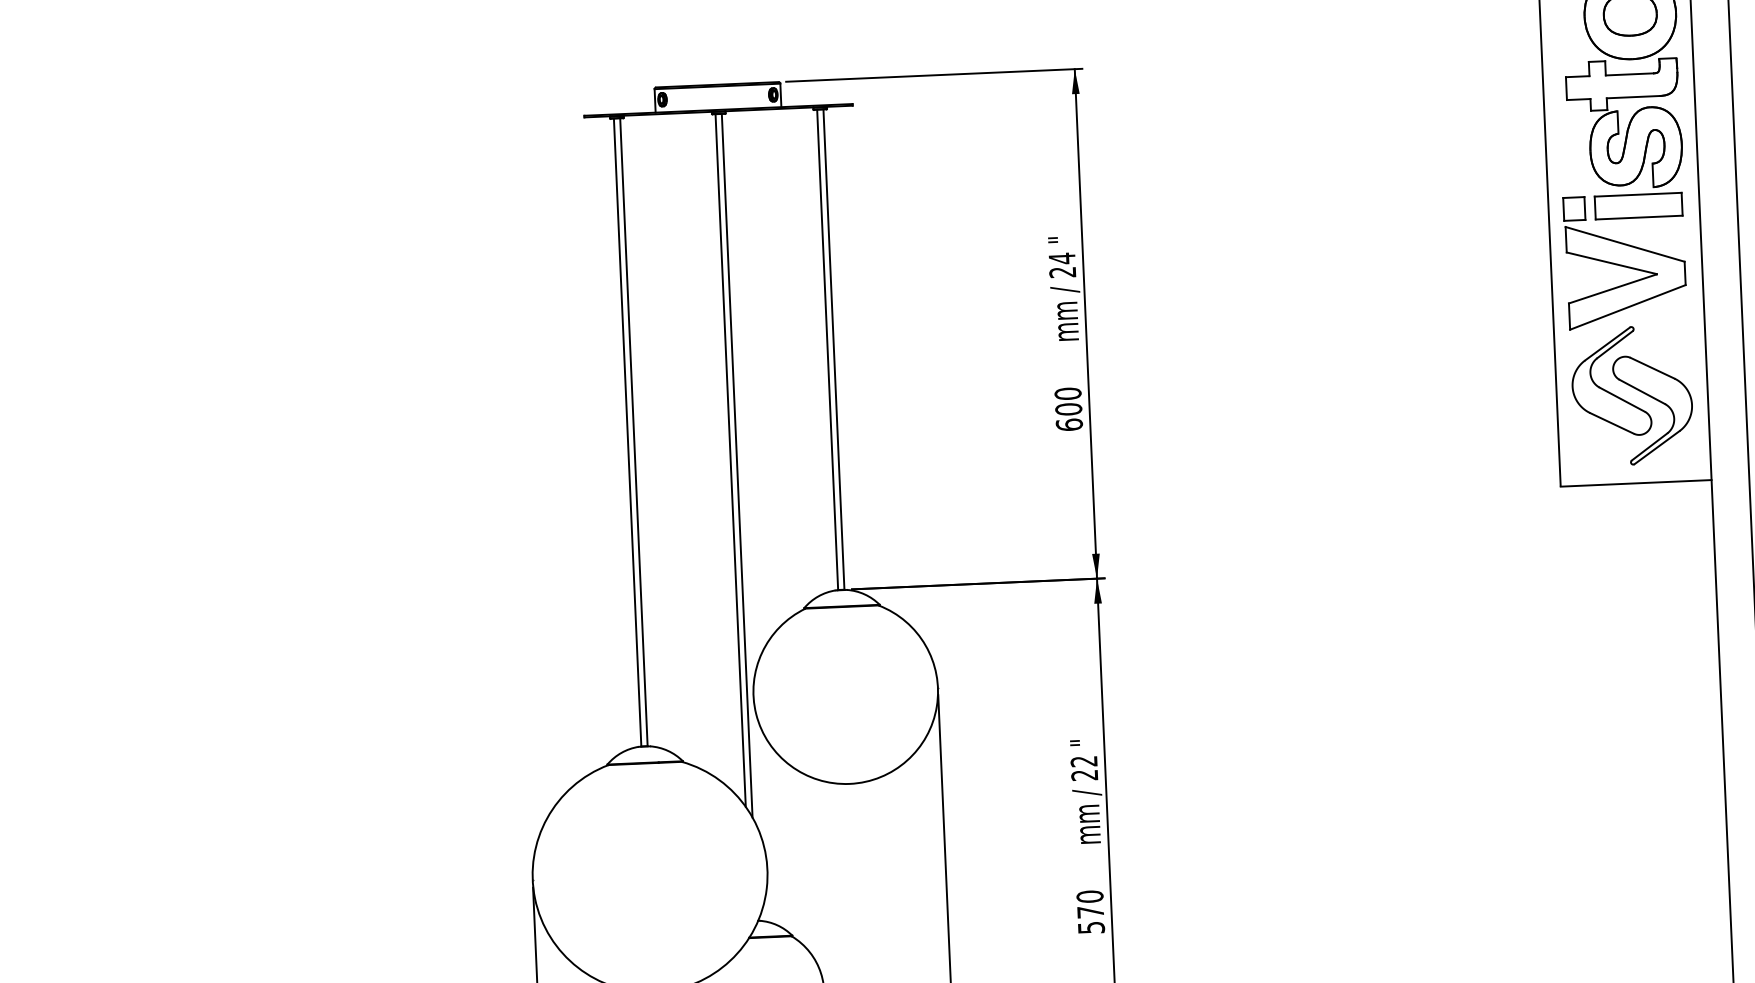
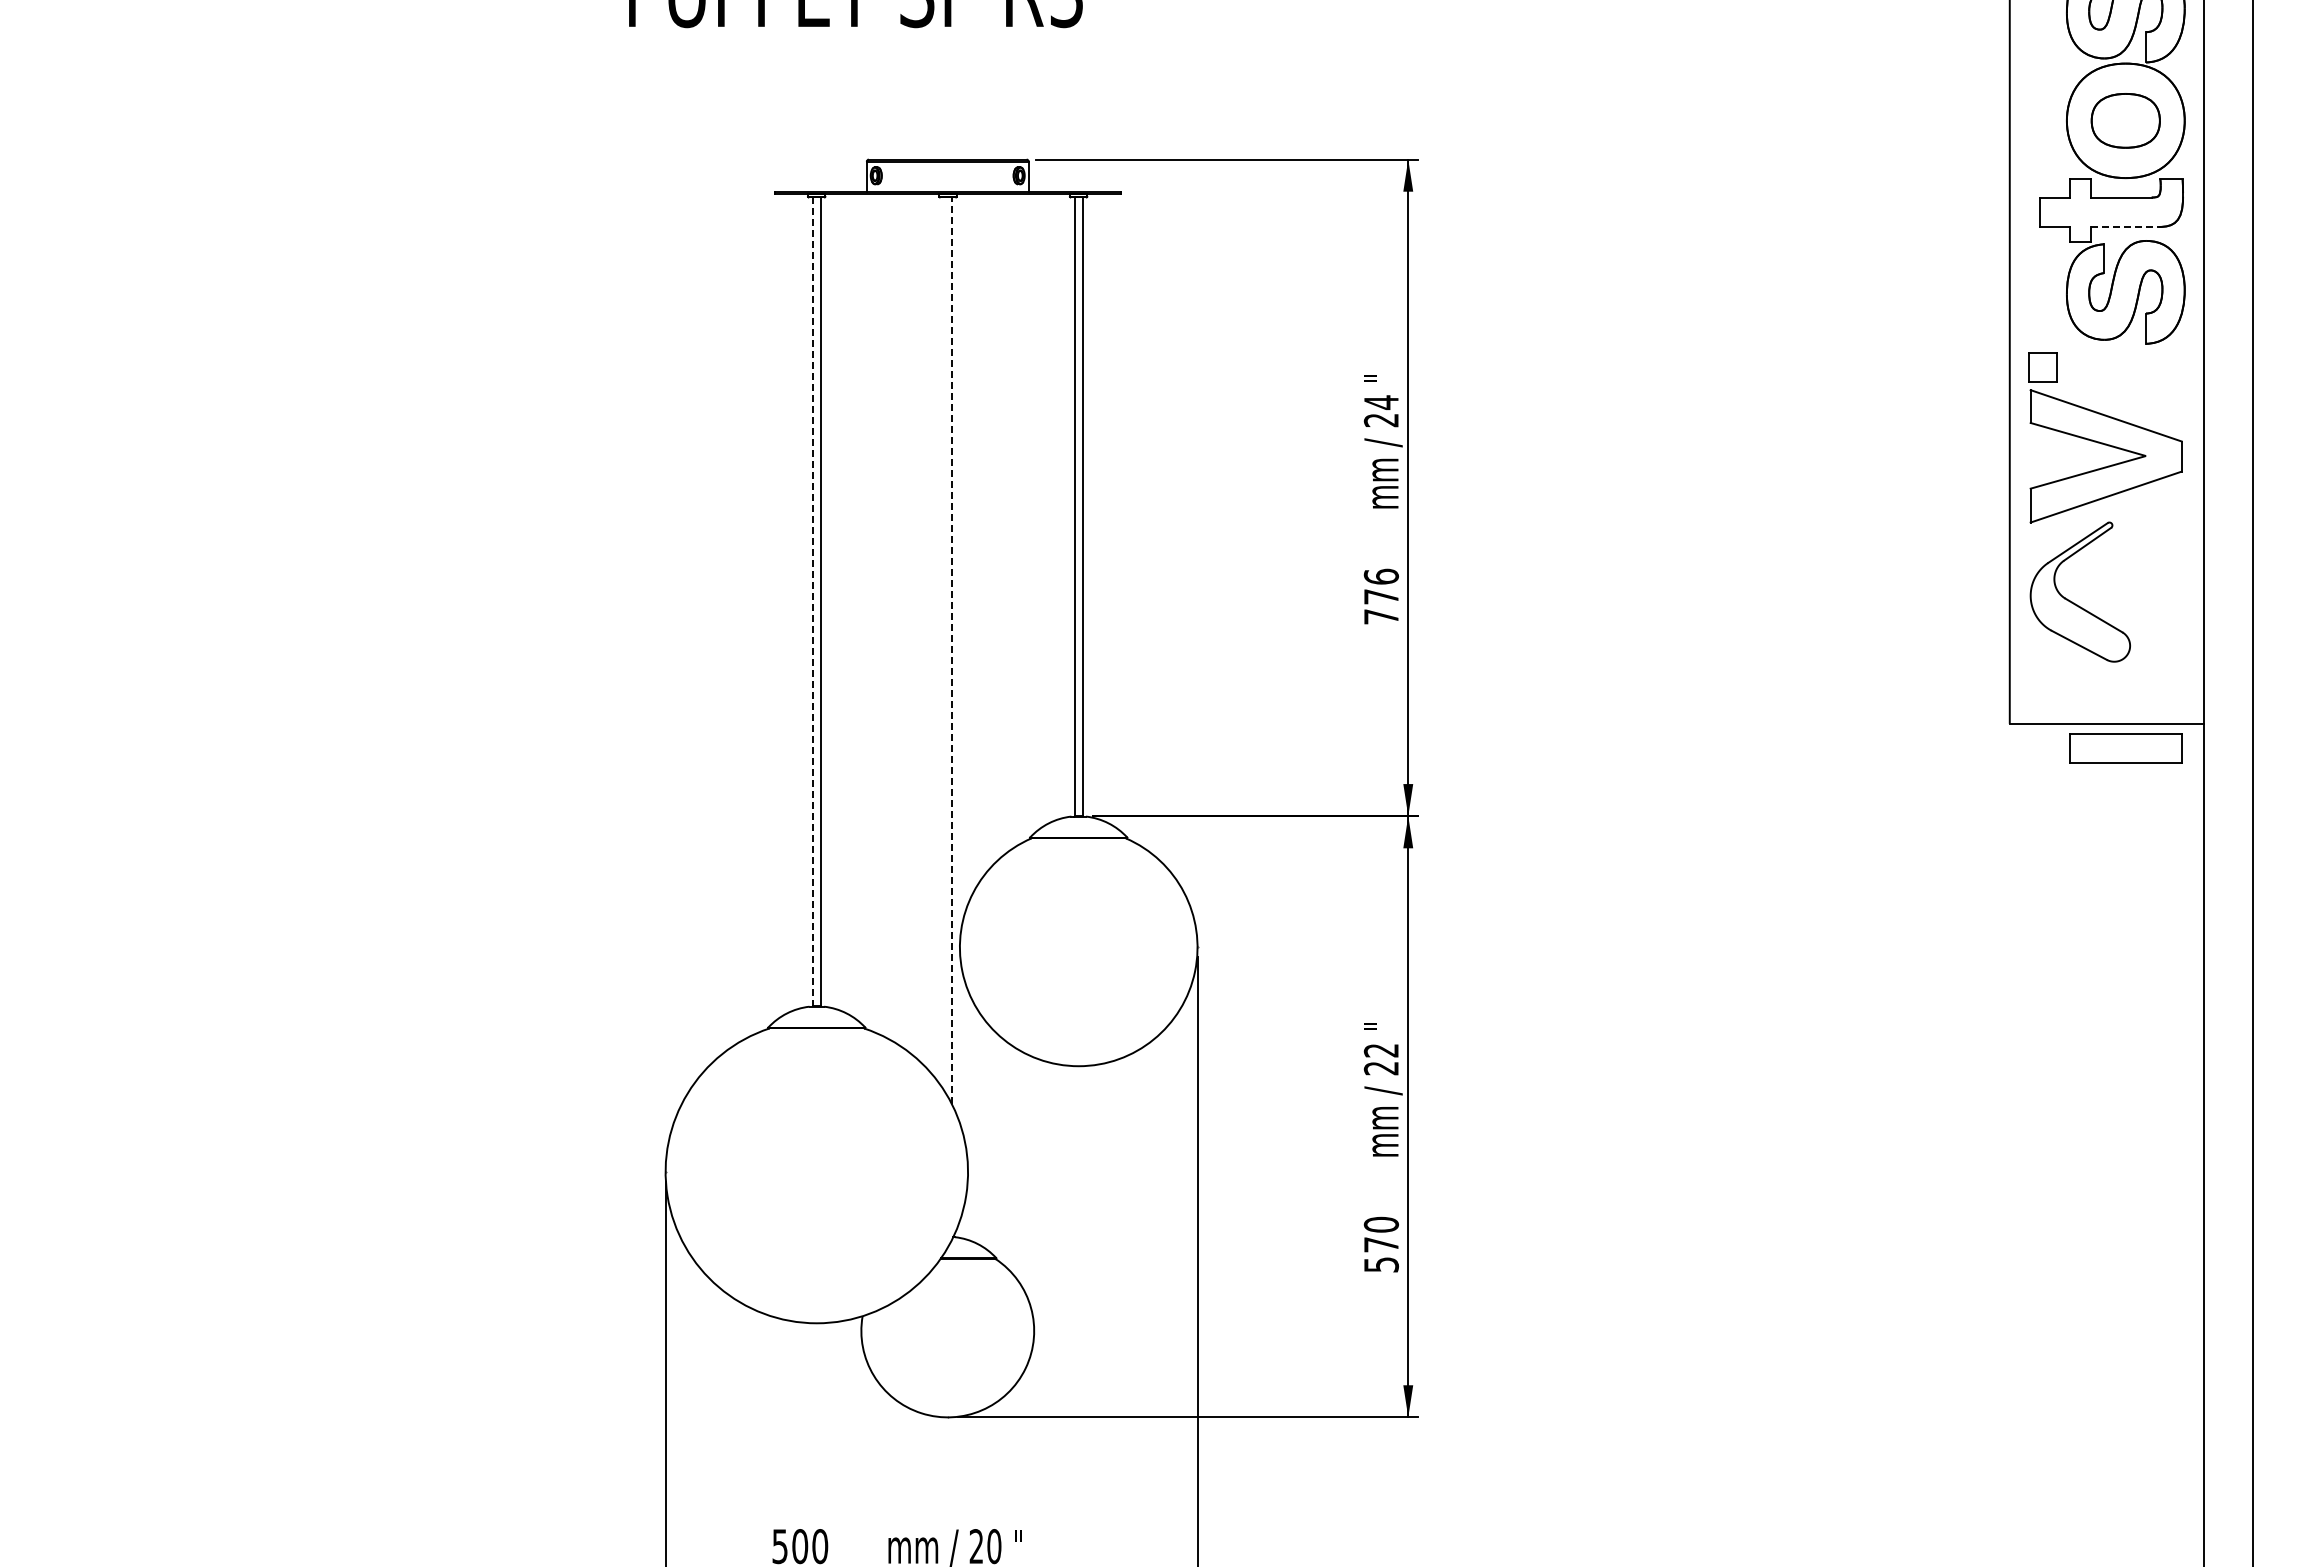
line: (1632, 96) -> (2124, 226), solid -> dashed
part: (1638, 206) -> (2125, 748), moved
part: (1657, 401) -> (2139, 619), removed
text: (1068, 409) -> (1381, 596), 600 -> 776
line: (627, 433) -> (812, 602), solid -> dashed
line: (730, 460) -> (943, 643), removed
line: (736, 465) -> (951, 650), solid -> dashed

